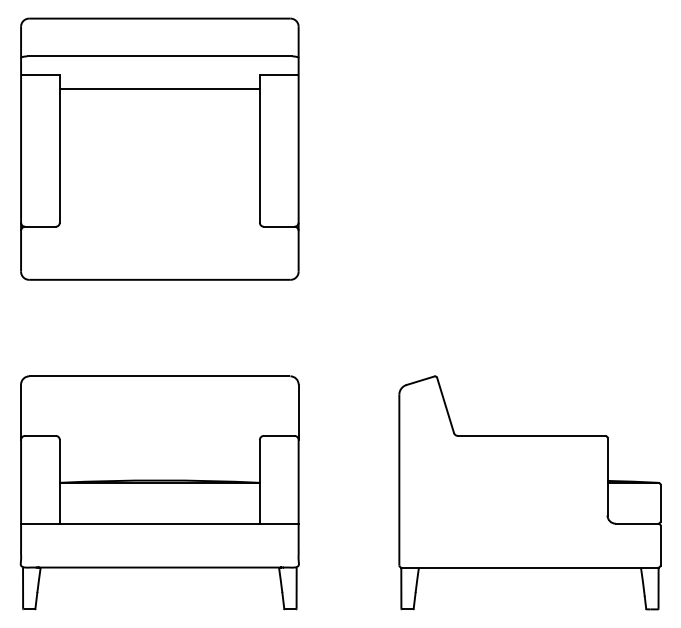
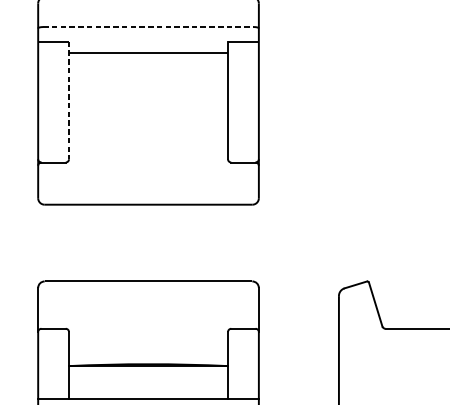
line: (159, 56) -> (148, 27), solid -> dashed
line: (59, 148) -> (68, 100), solid -> dashed

